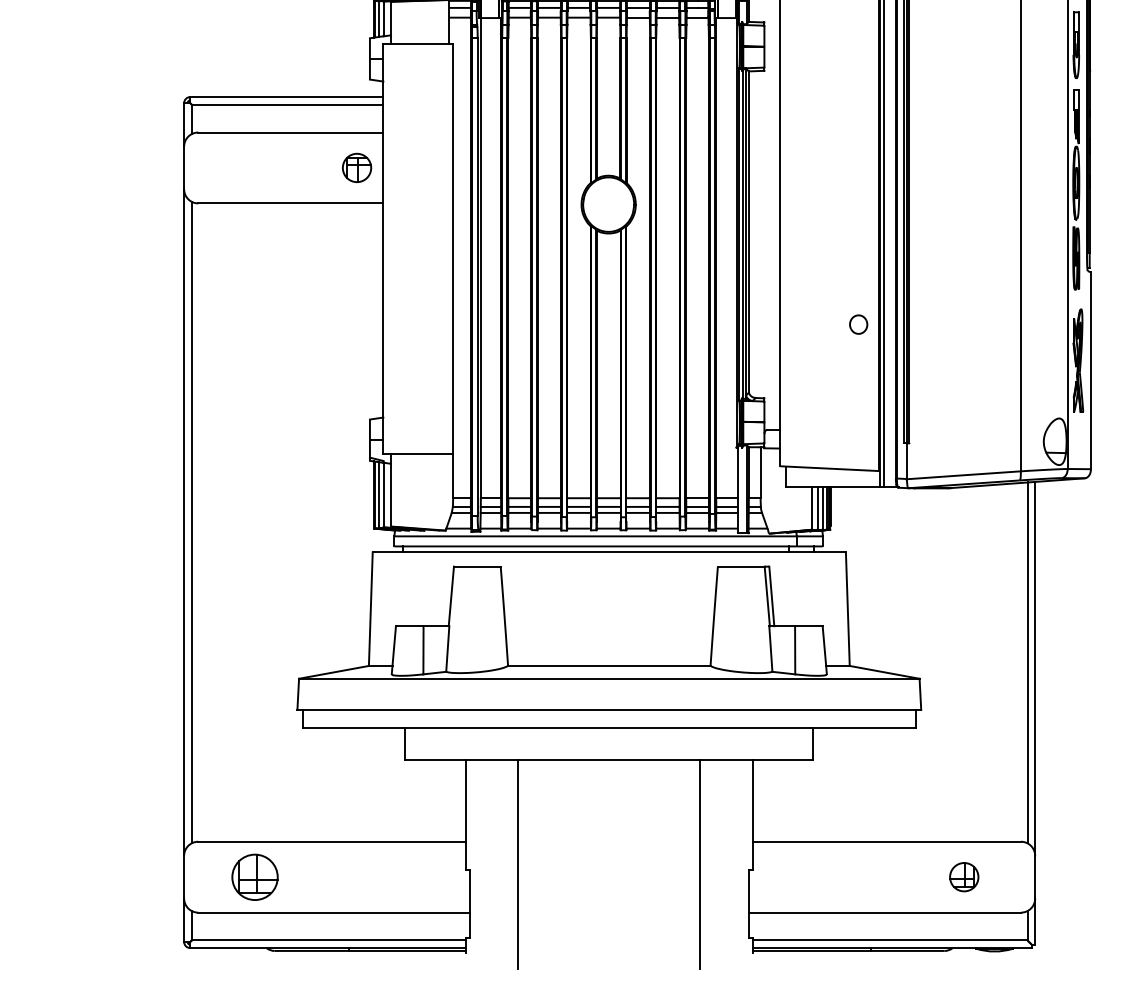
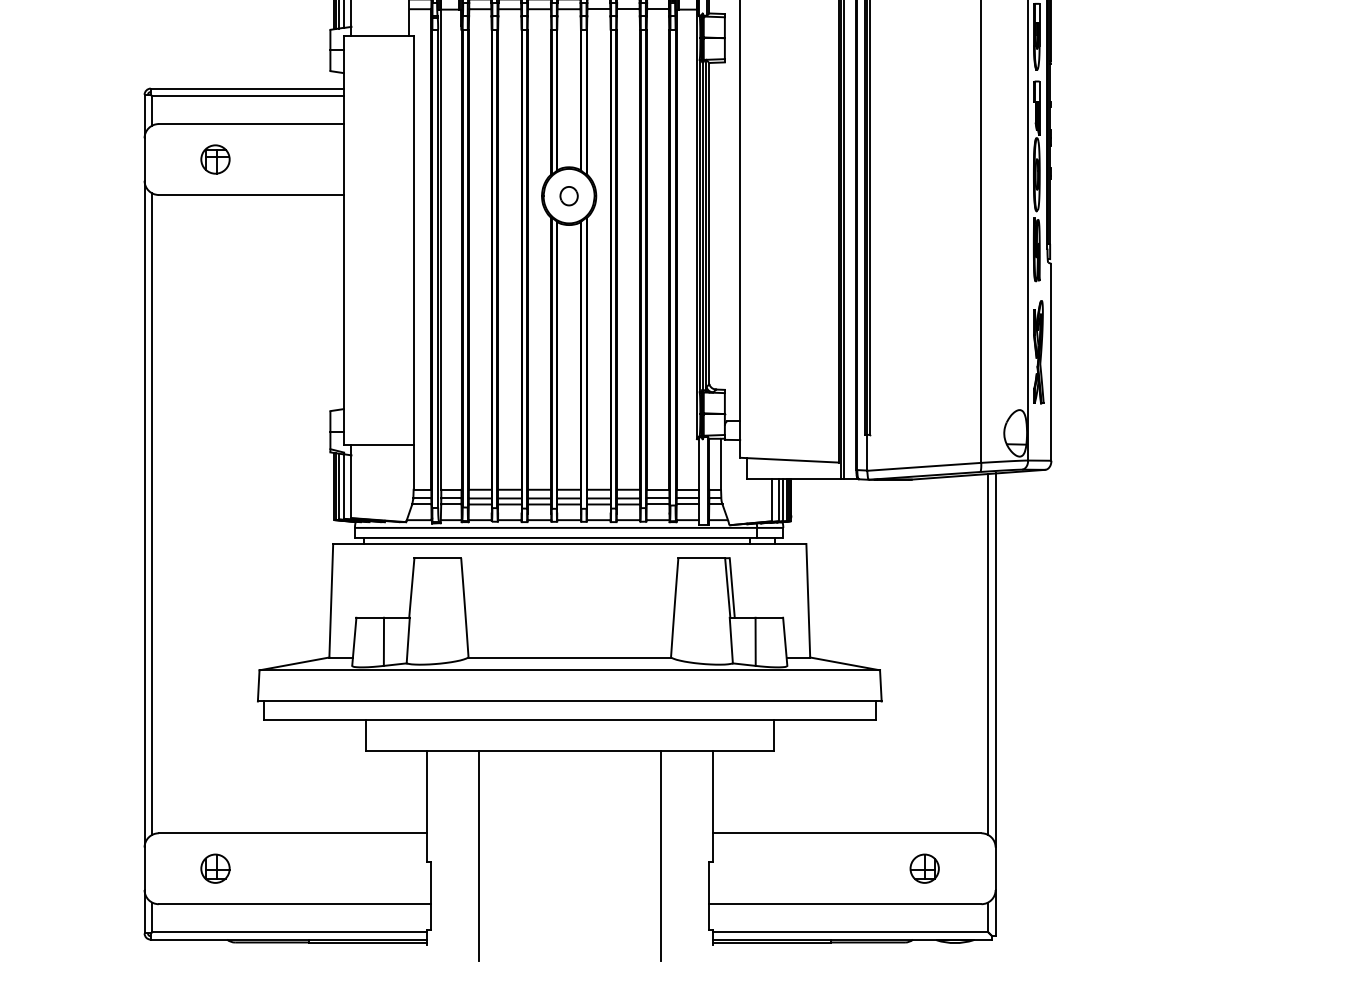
part: (357, 167) -> (215, 159), moved
part: (858, 324) -> (568, 196), moved
part: (255, 876) -> (215, 868), size x0.62

